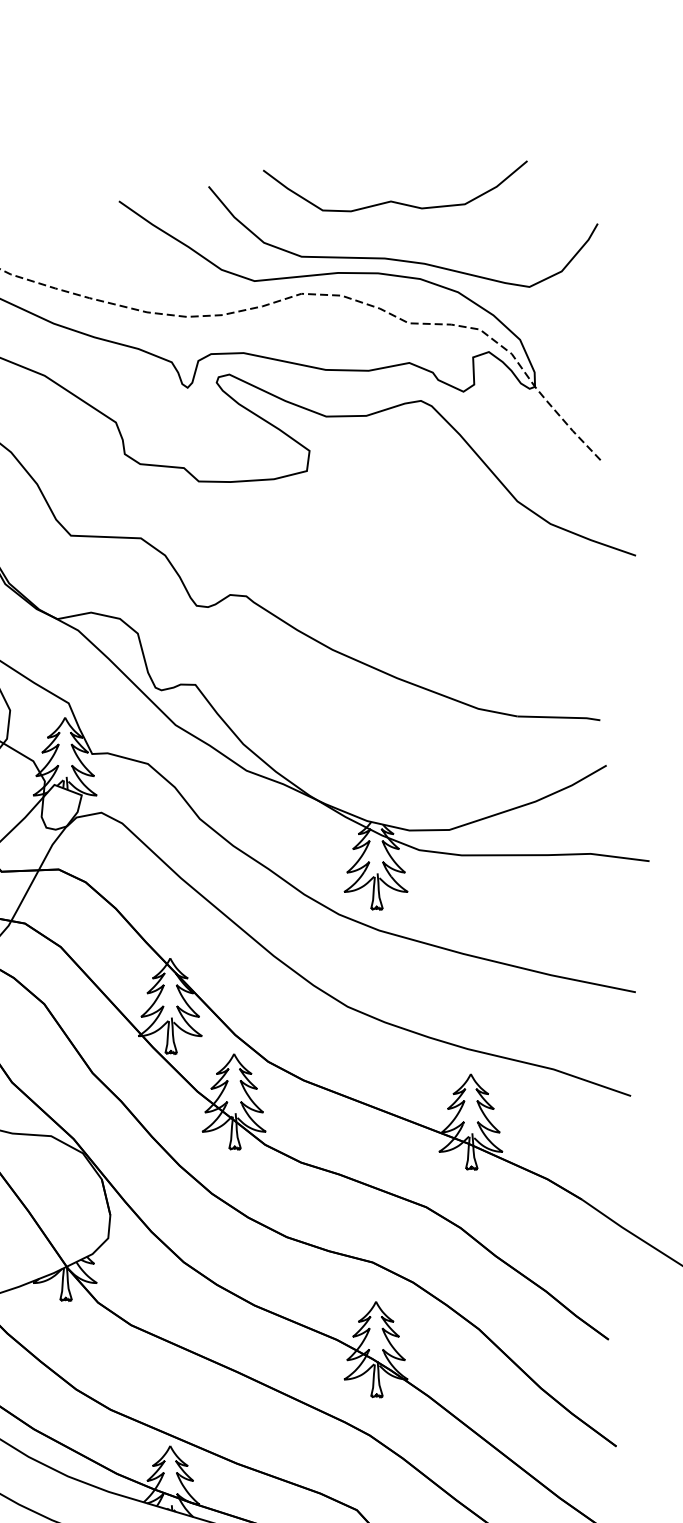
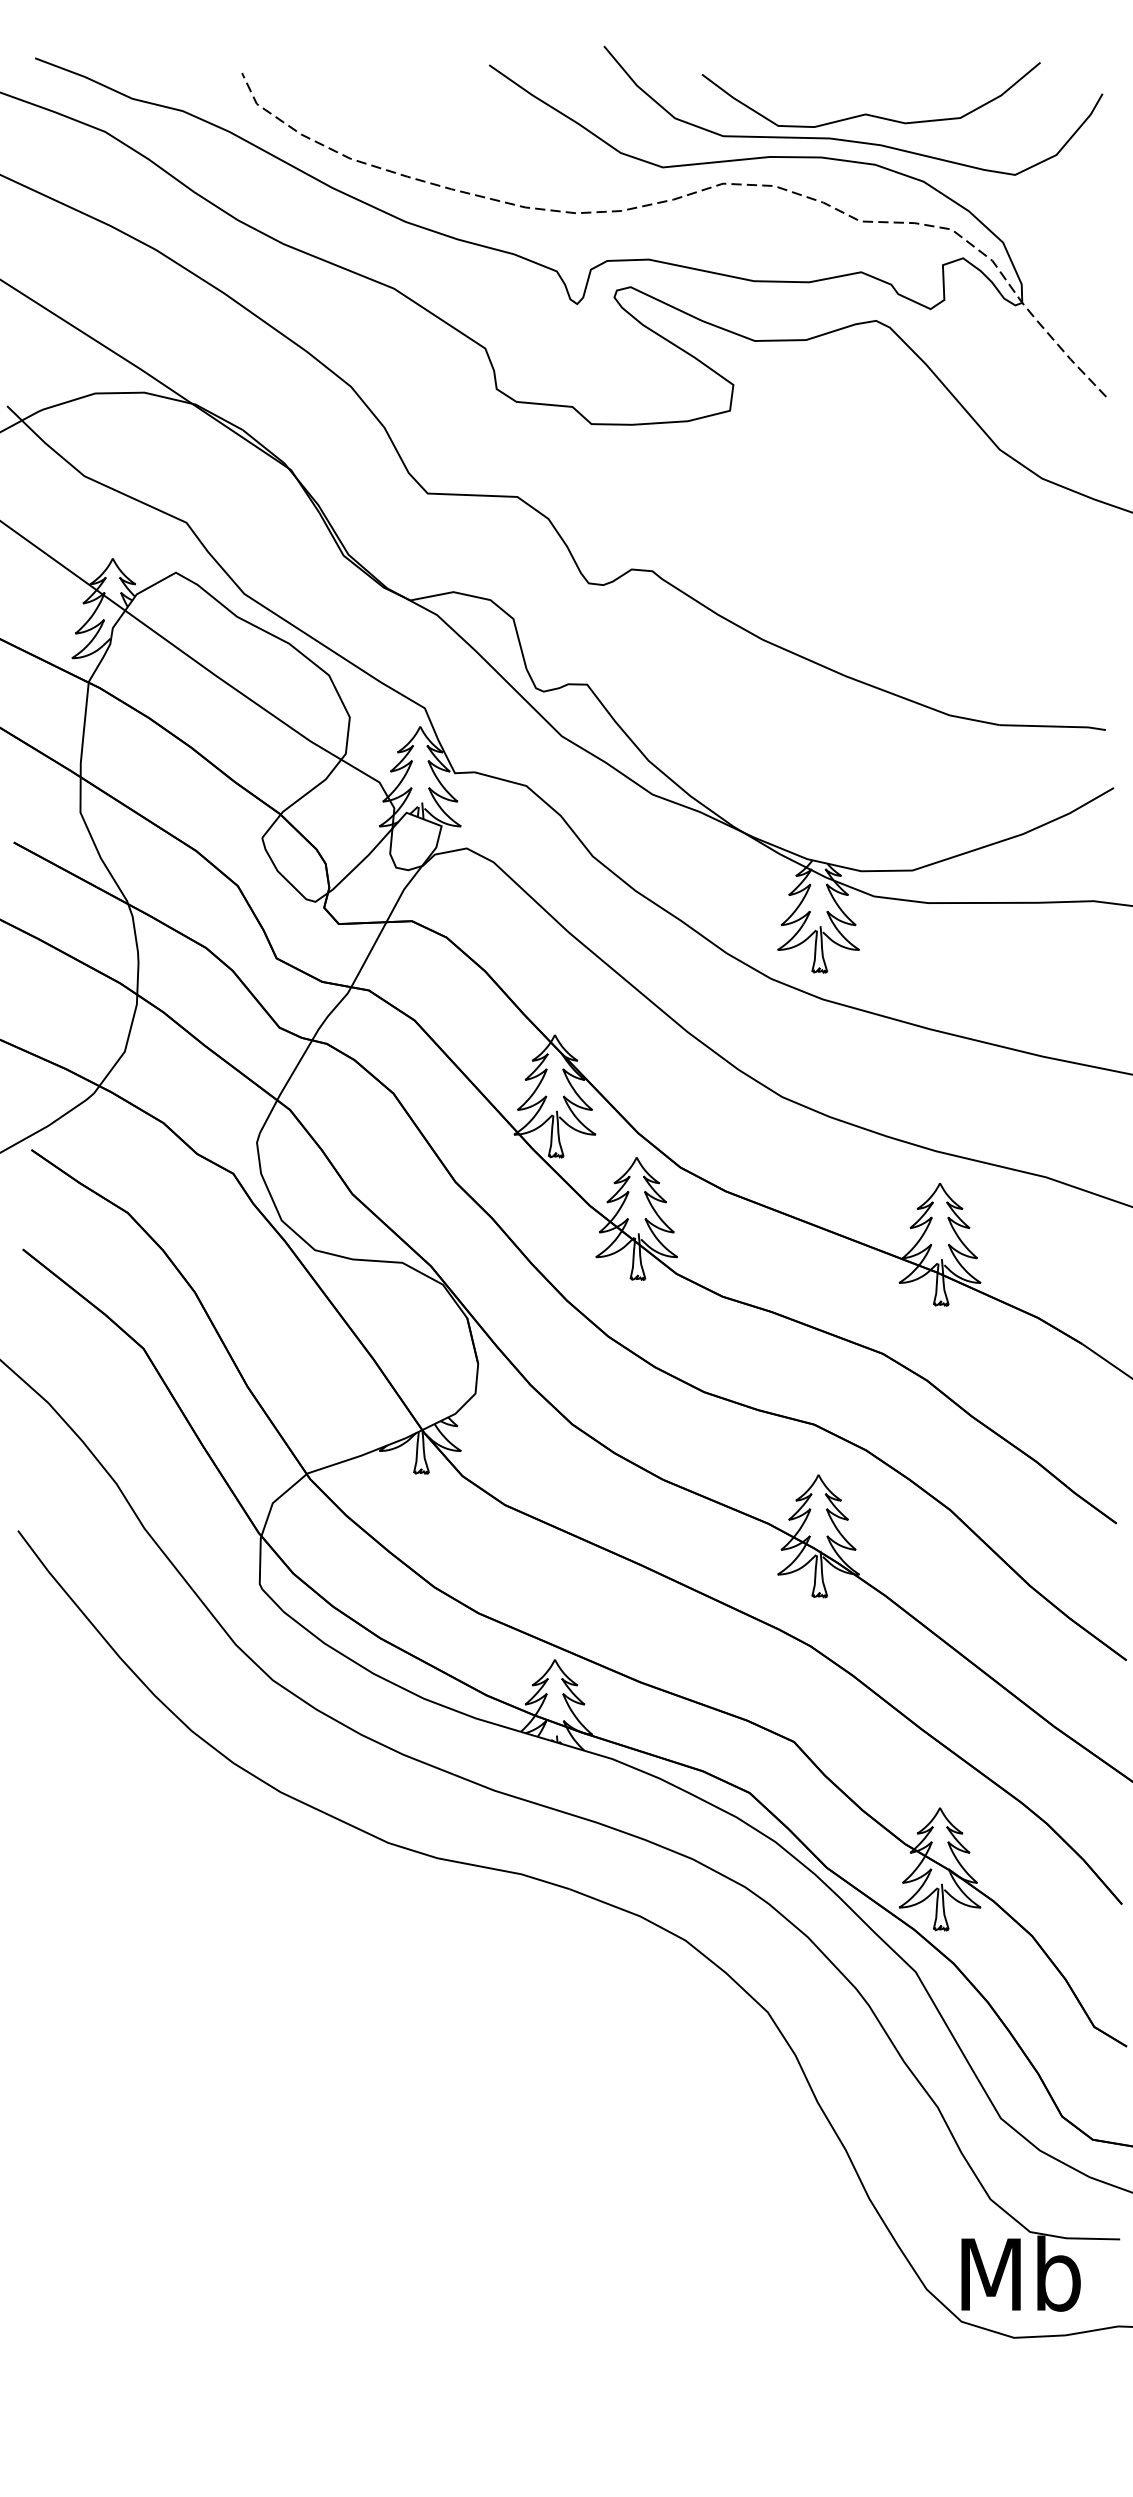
curve: (392, 200) -> (867, 113), moved

